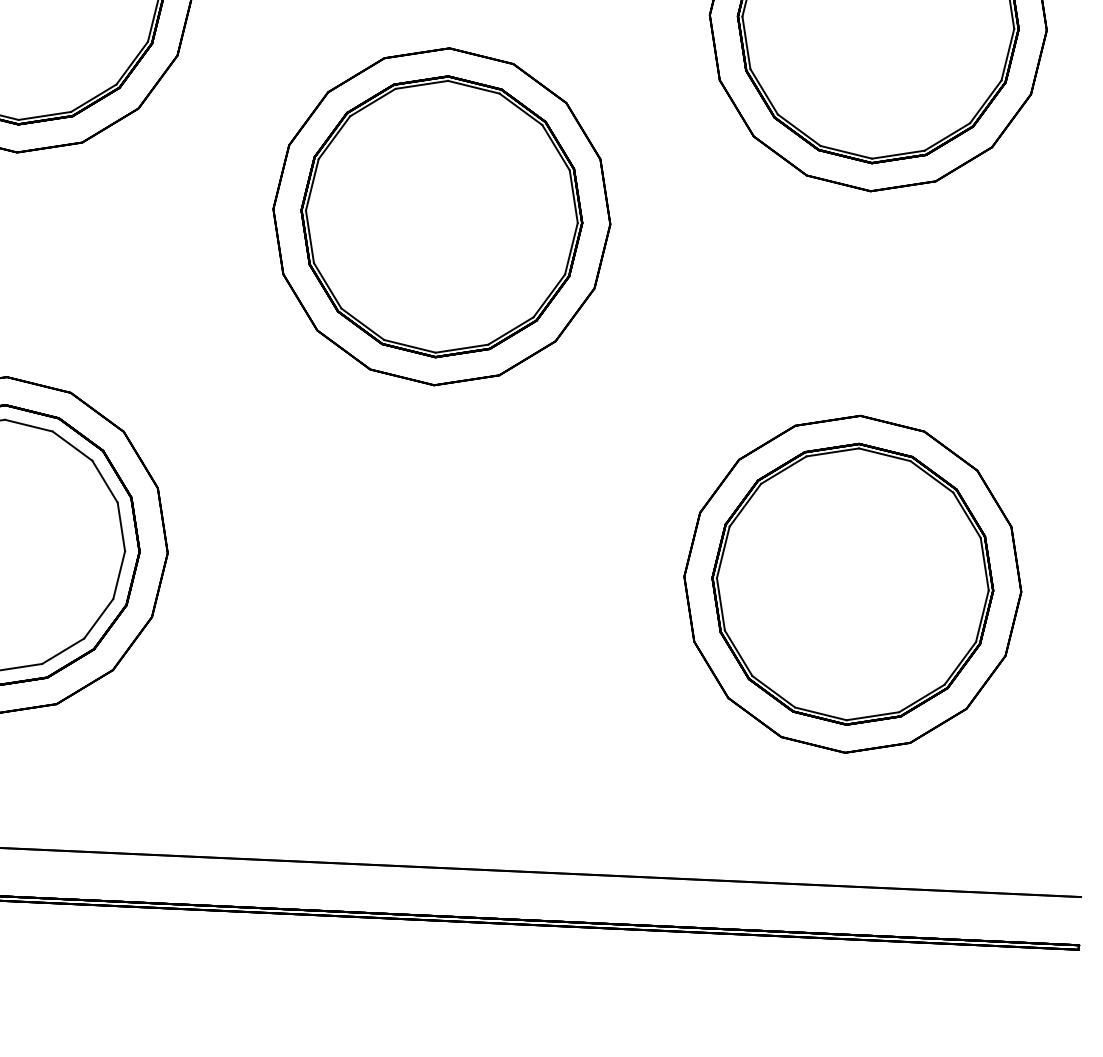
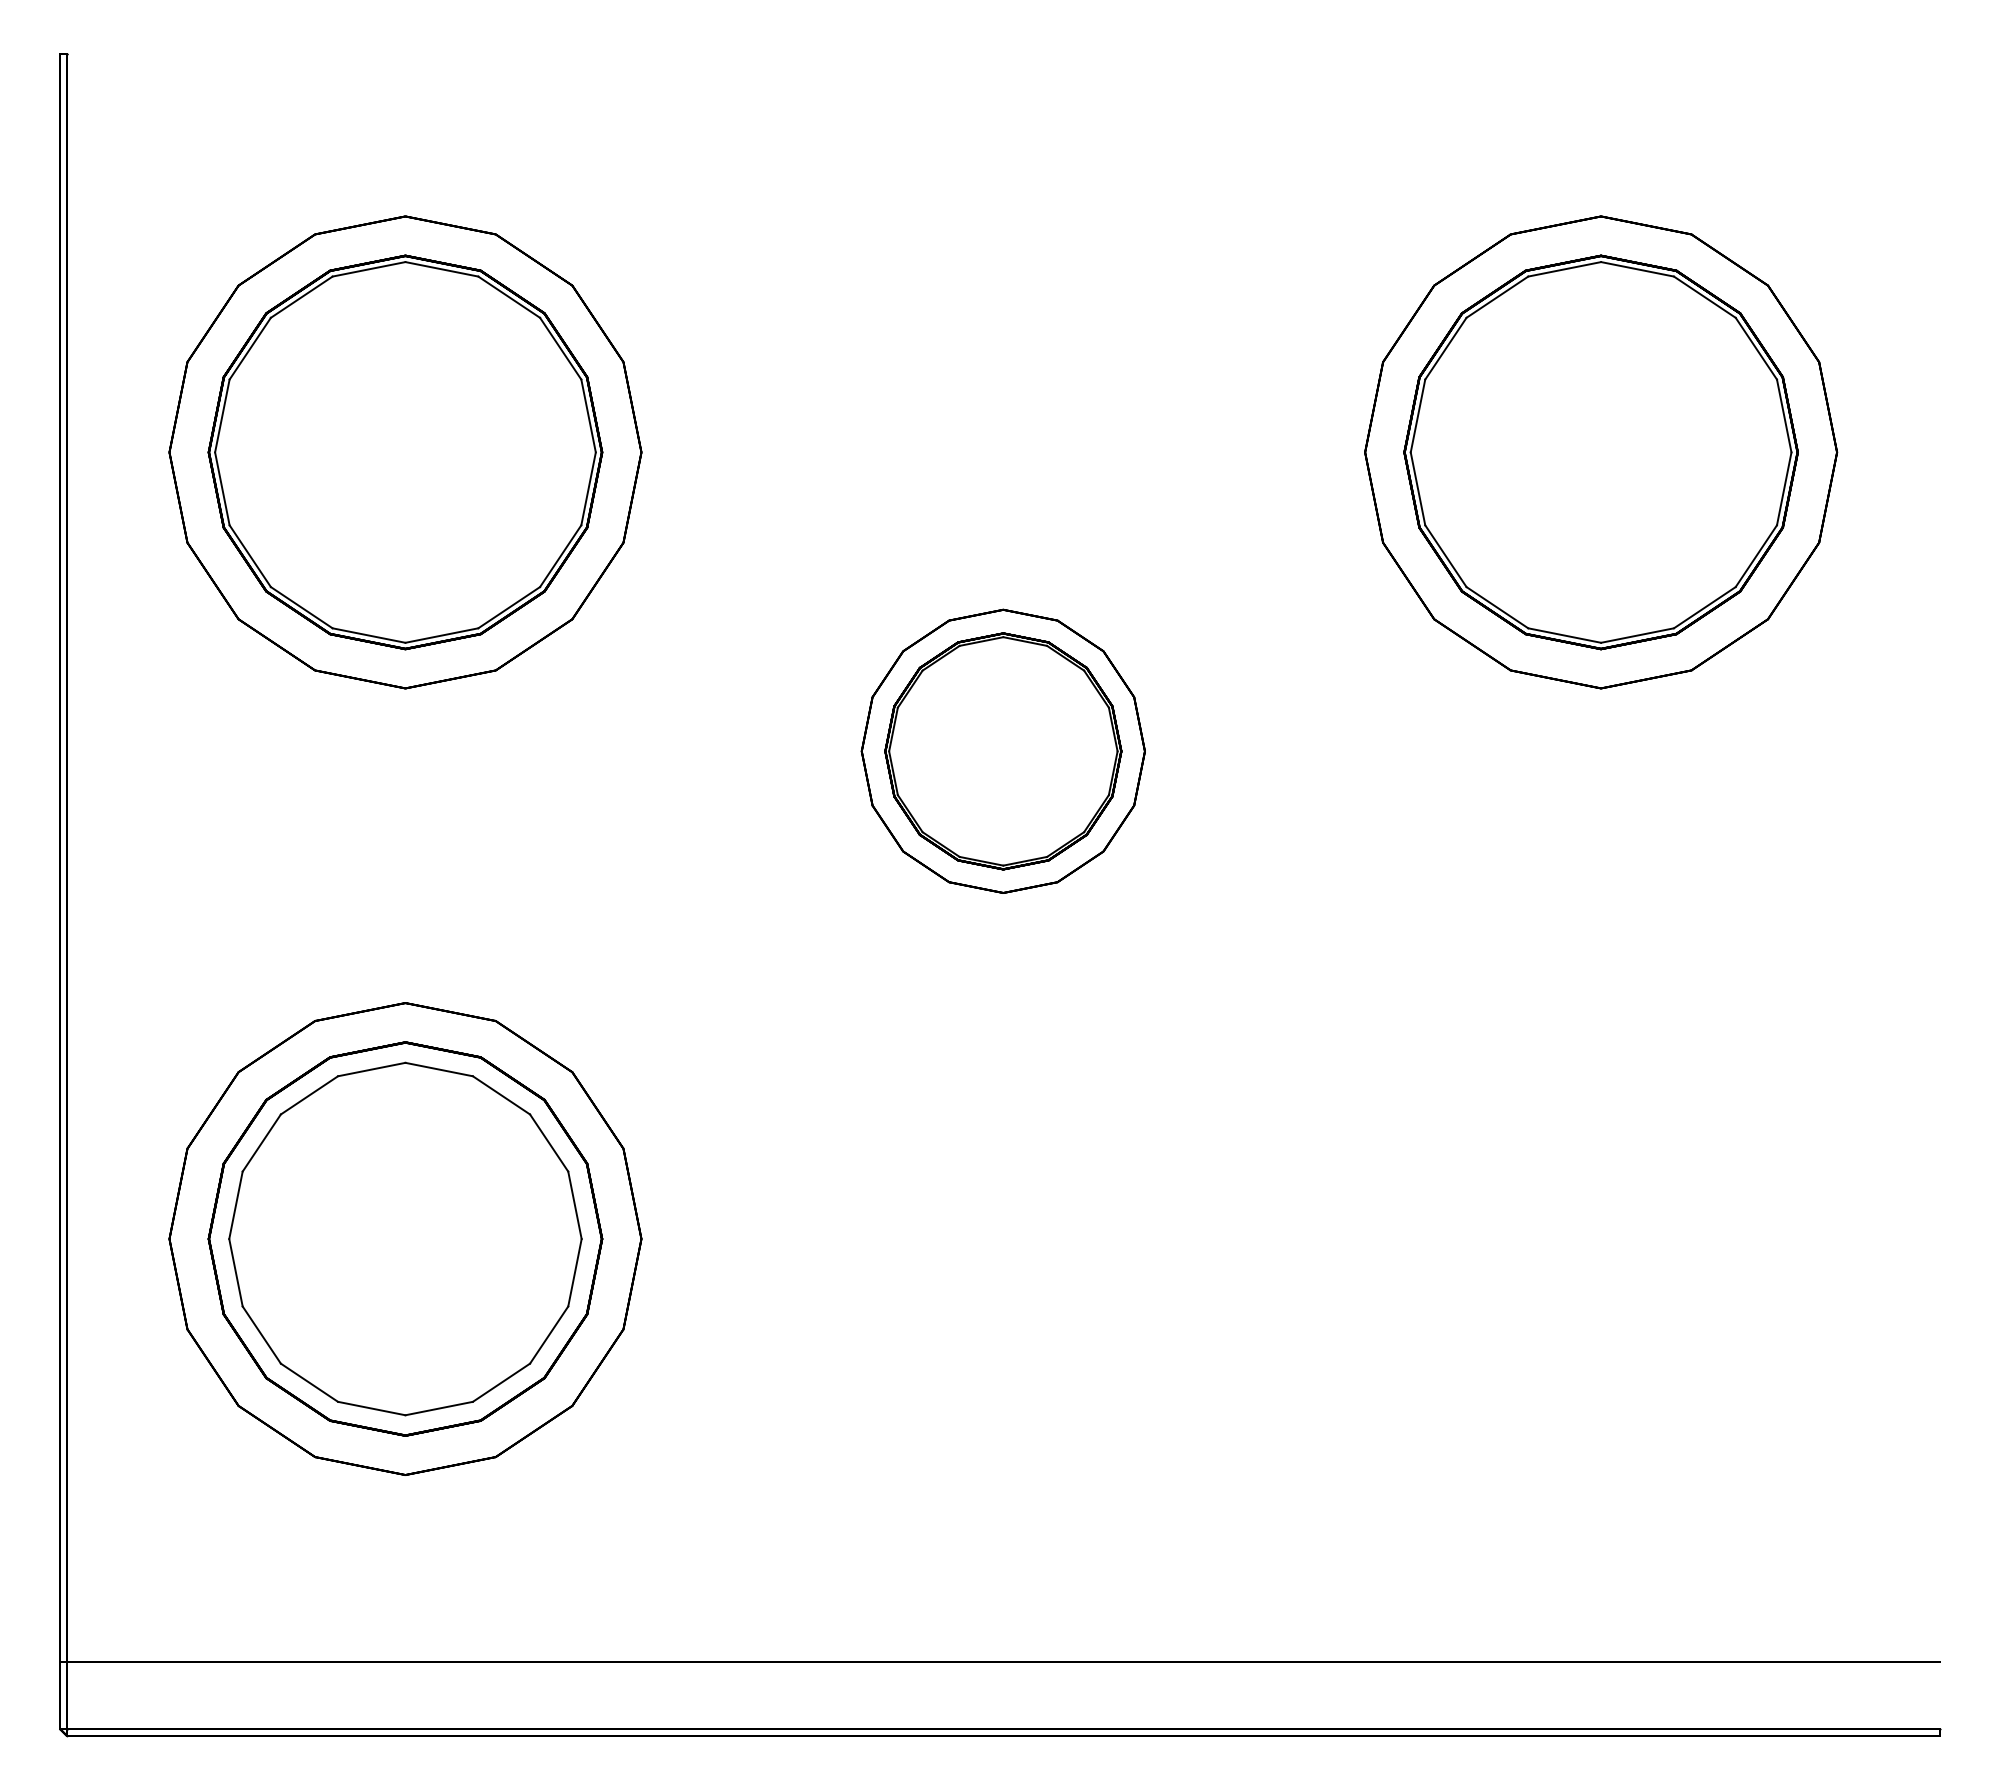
part: (442, 216) -> (1003, 751), size x0.6
part: (853, 583) -> (1601, 1238), removed

